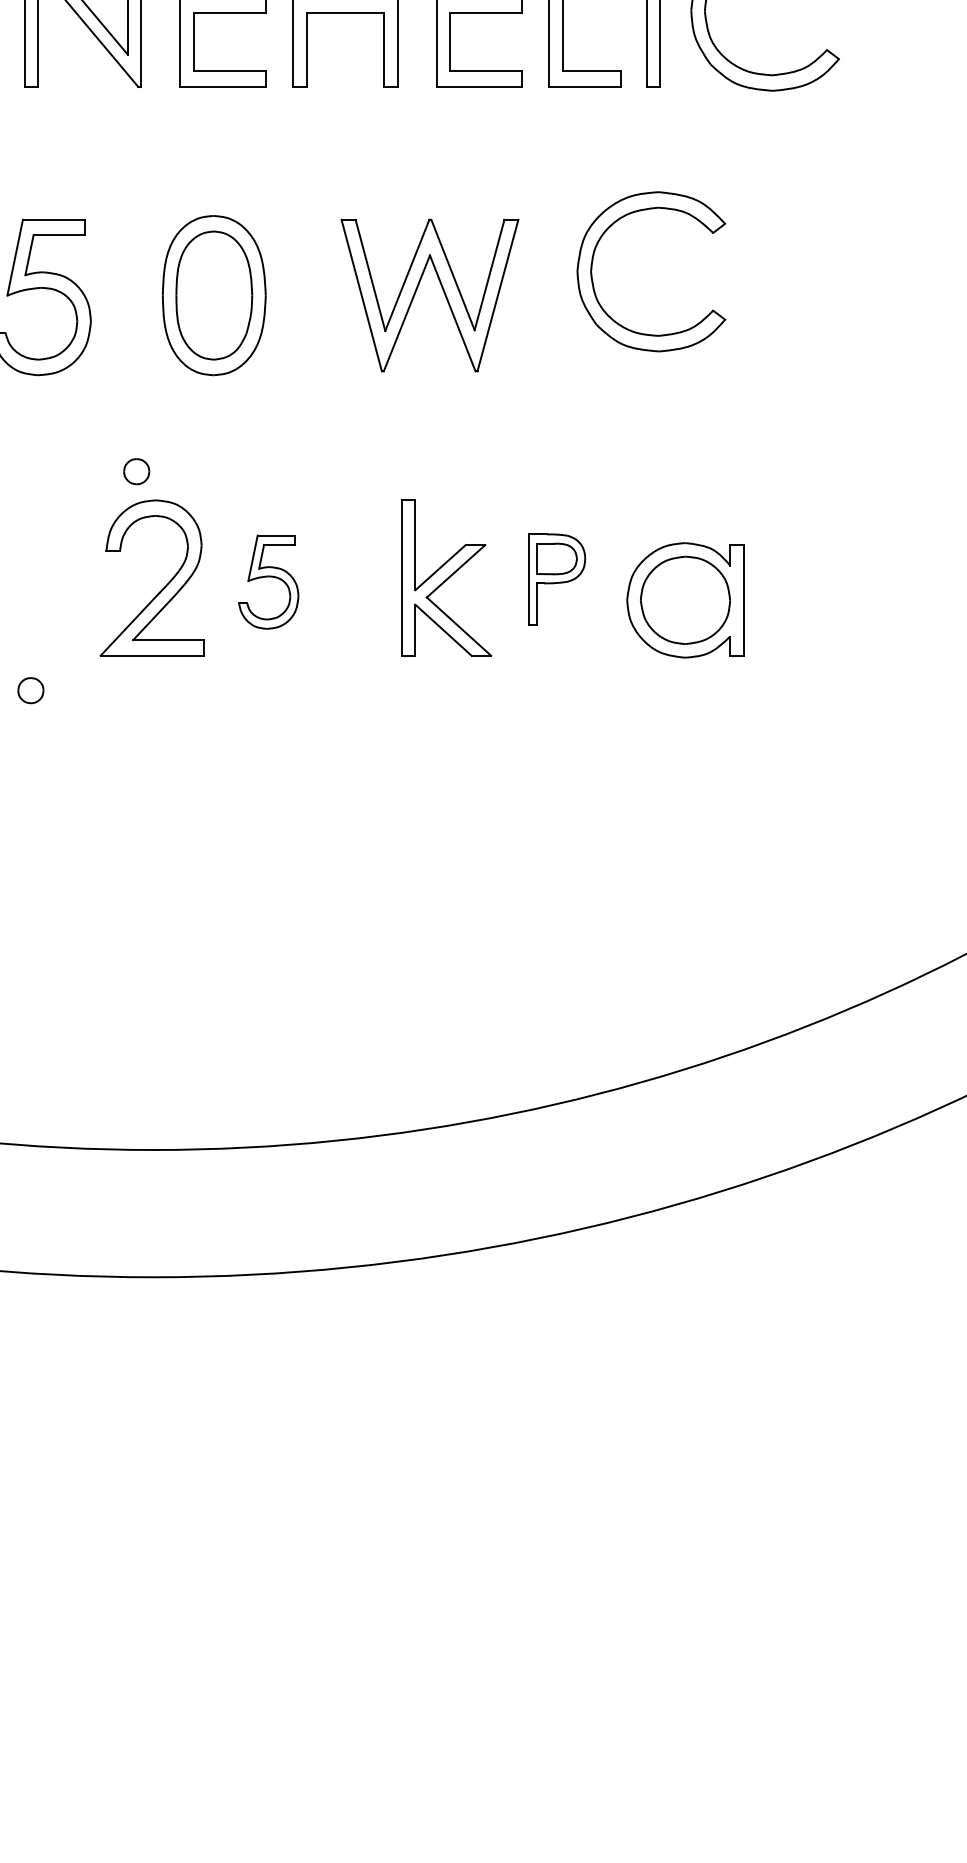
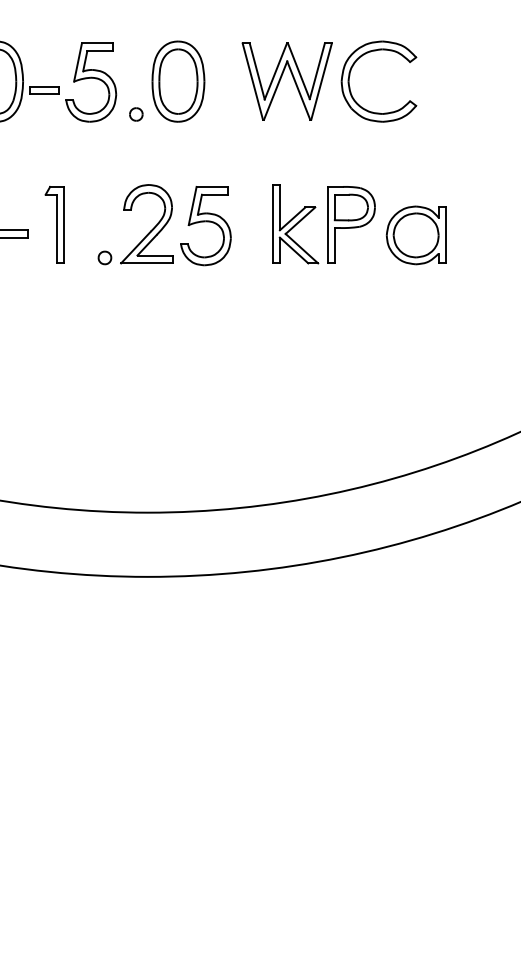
part: (594, 261) -> (350, 76), moved
part: (137, 471) -> (136, 114), moved
part: (557, 578) -> (351, 224), size x1.67
part: (267, 582) -> (205, 226), size x1.67
part: (29, 689) -> (104, 257), moved

